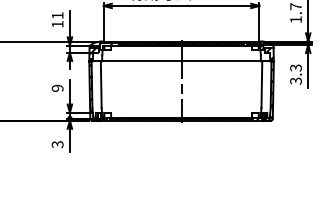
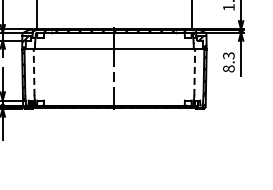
text: (295, 80) -> (228, 68), 3.3 -> 8.3
line: (101, 84) -> (34, 72), solid -> dashed
line: (261, 84) -> (194, 72), solid -> dashed

